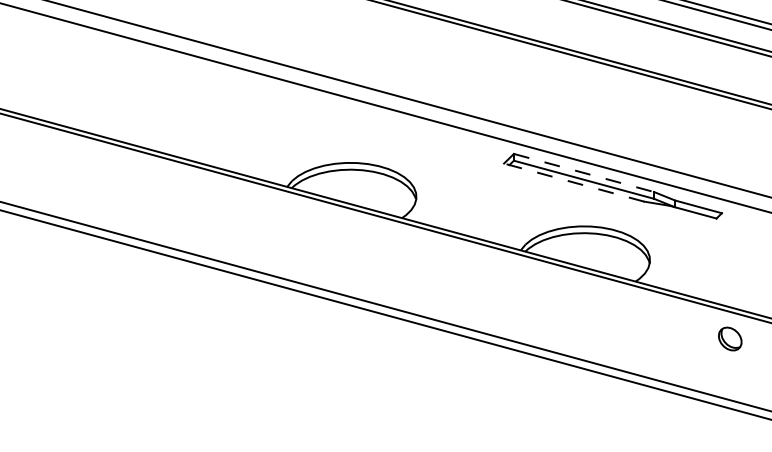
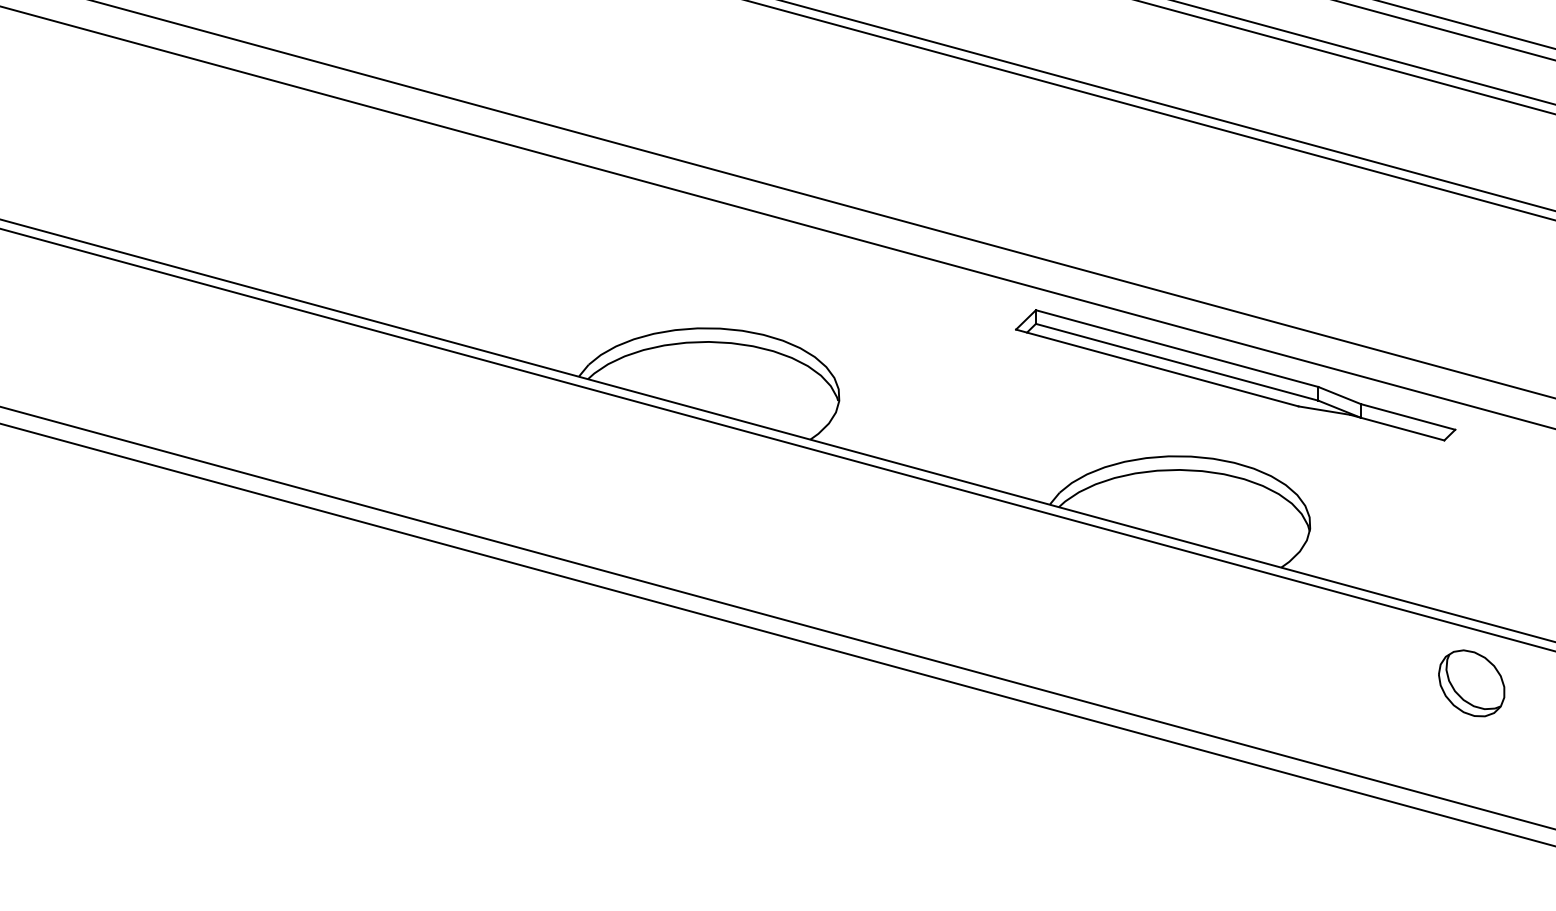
line: (584, 172) -> (1178, 347), dashed -> solid
line: (574, 182) -> (1158, 367), dashed -> solid
part: (730, 338) -> (1472, 682), size x1.43

